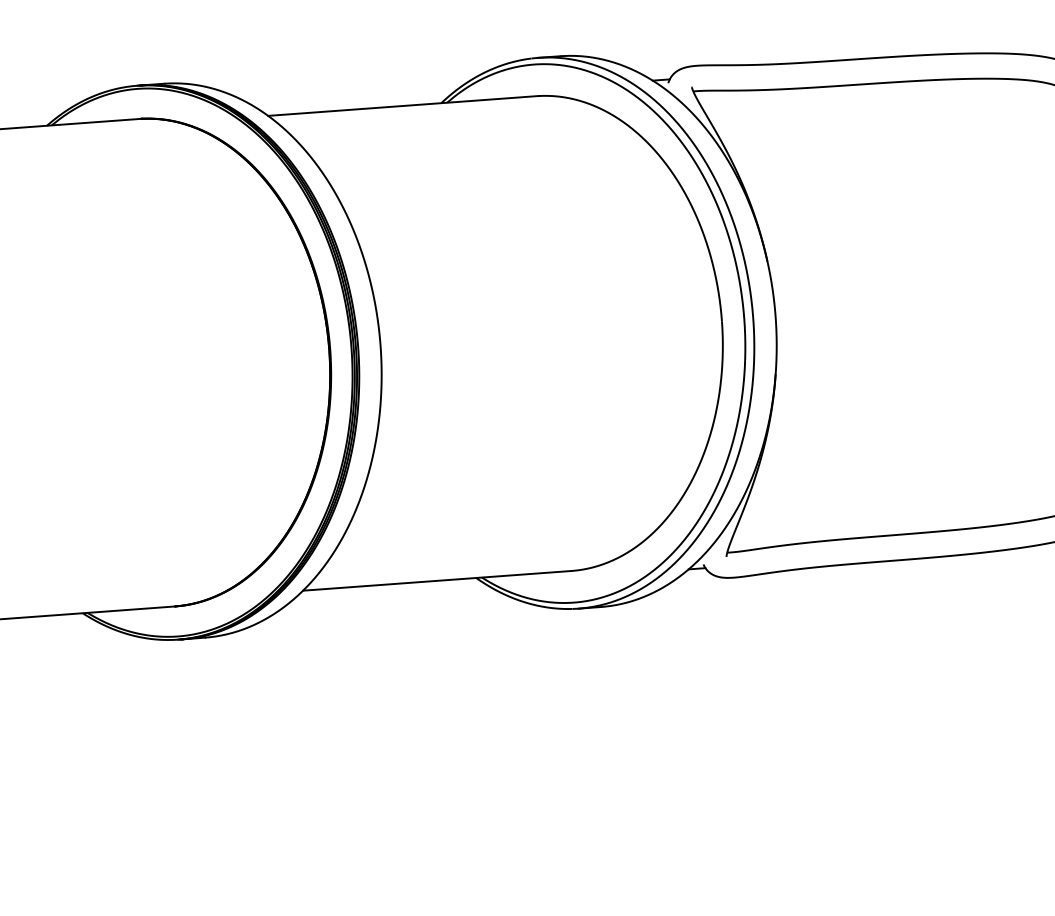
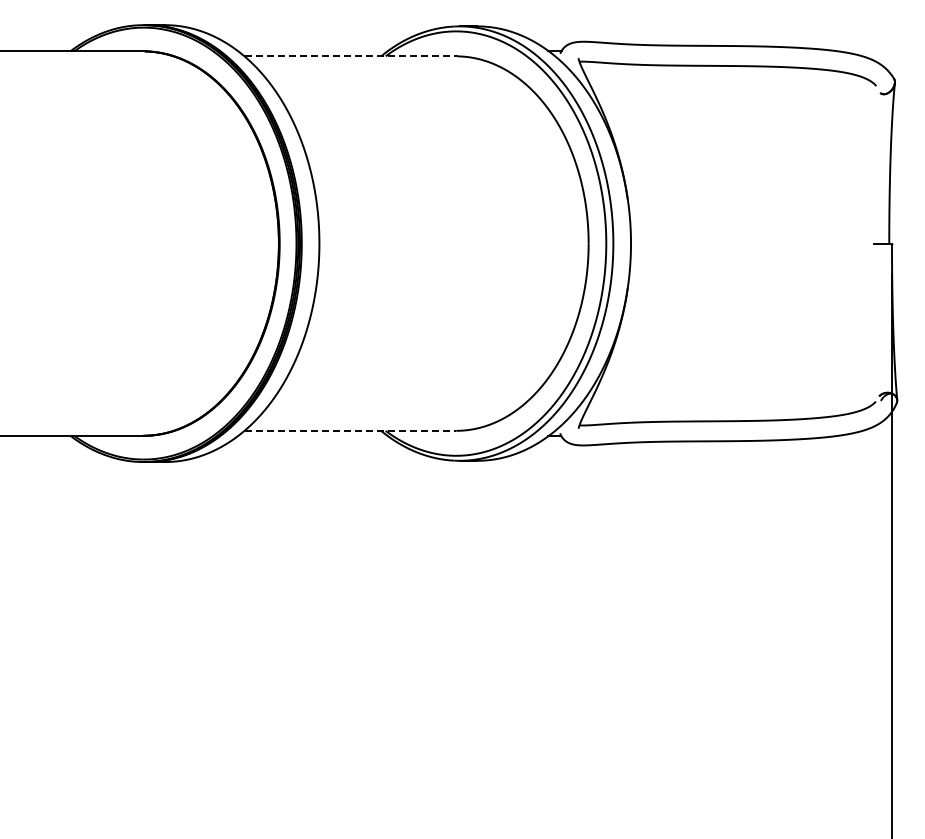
line: (403, 106) -> (351, 56), solid -> dashed
line: (437, 580) -> (350, 430), solid -> dashed

